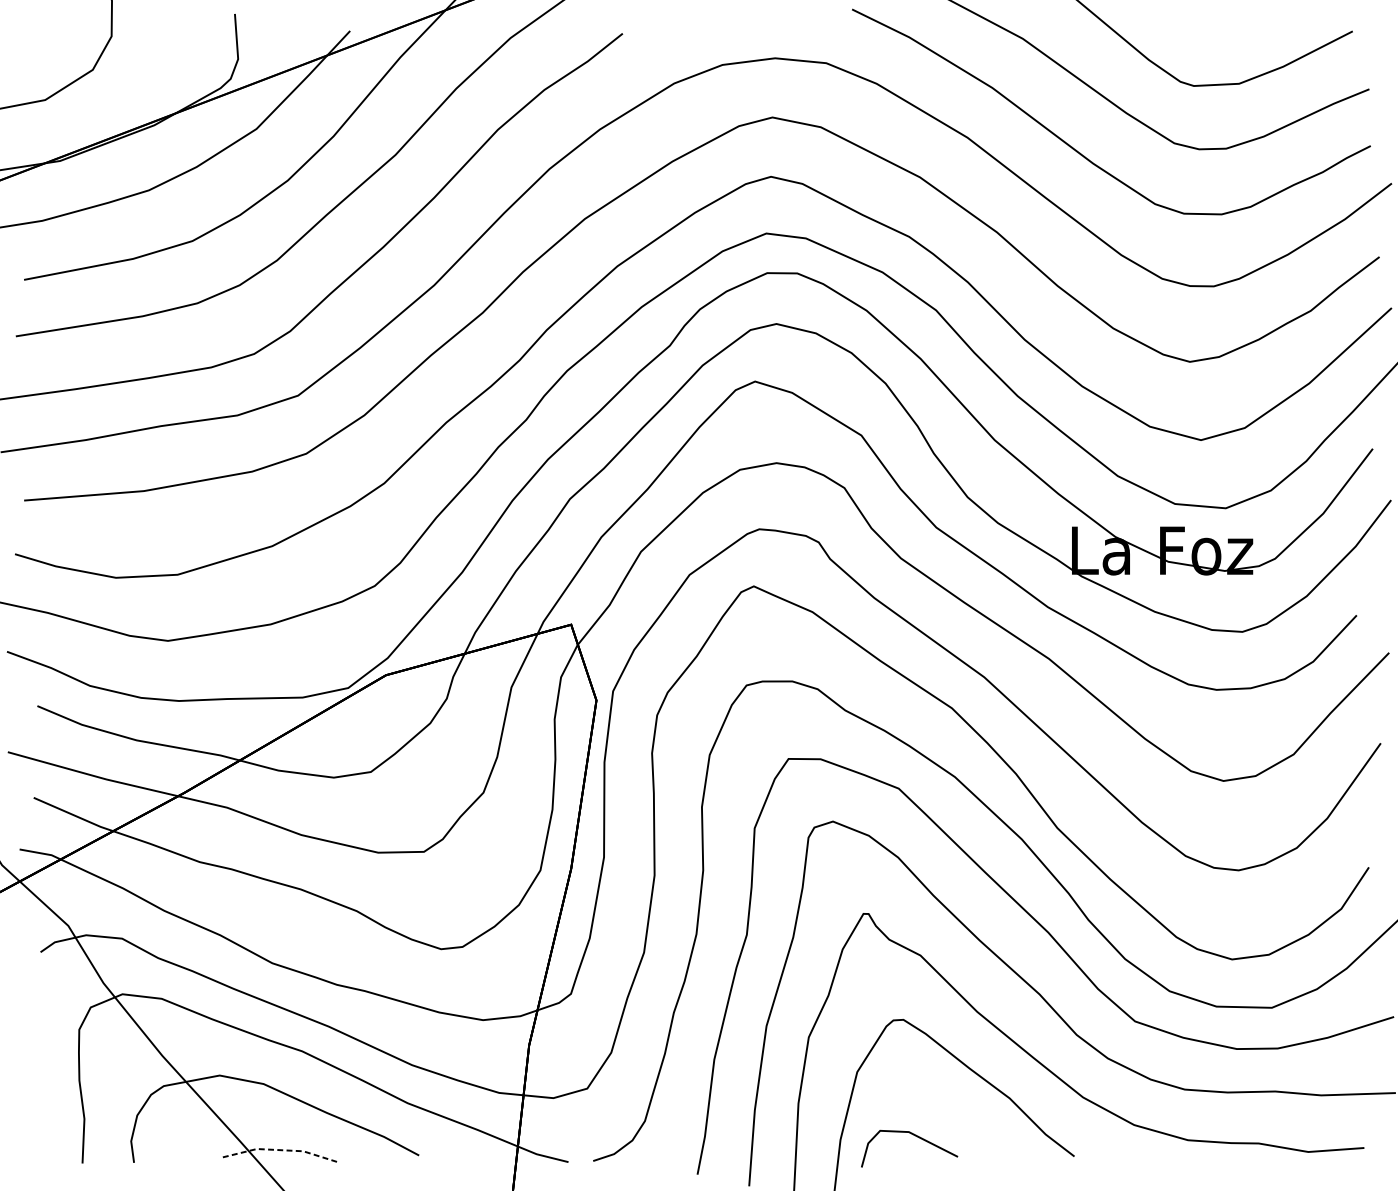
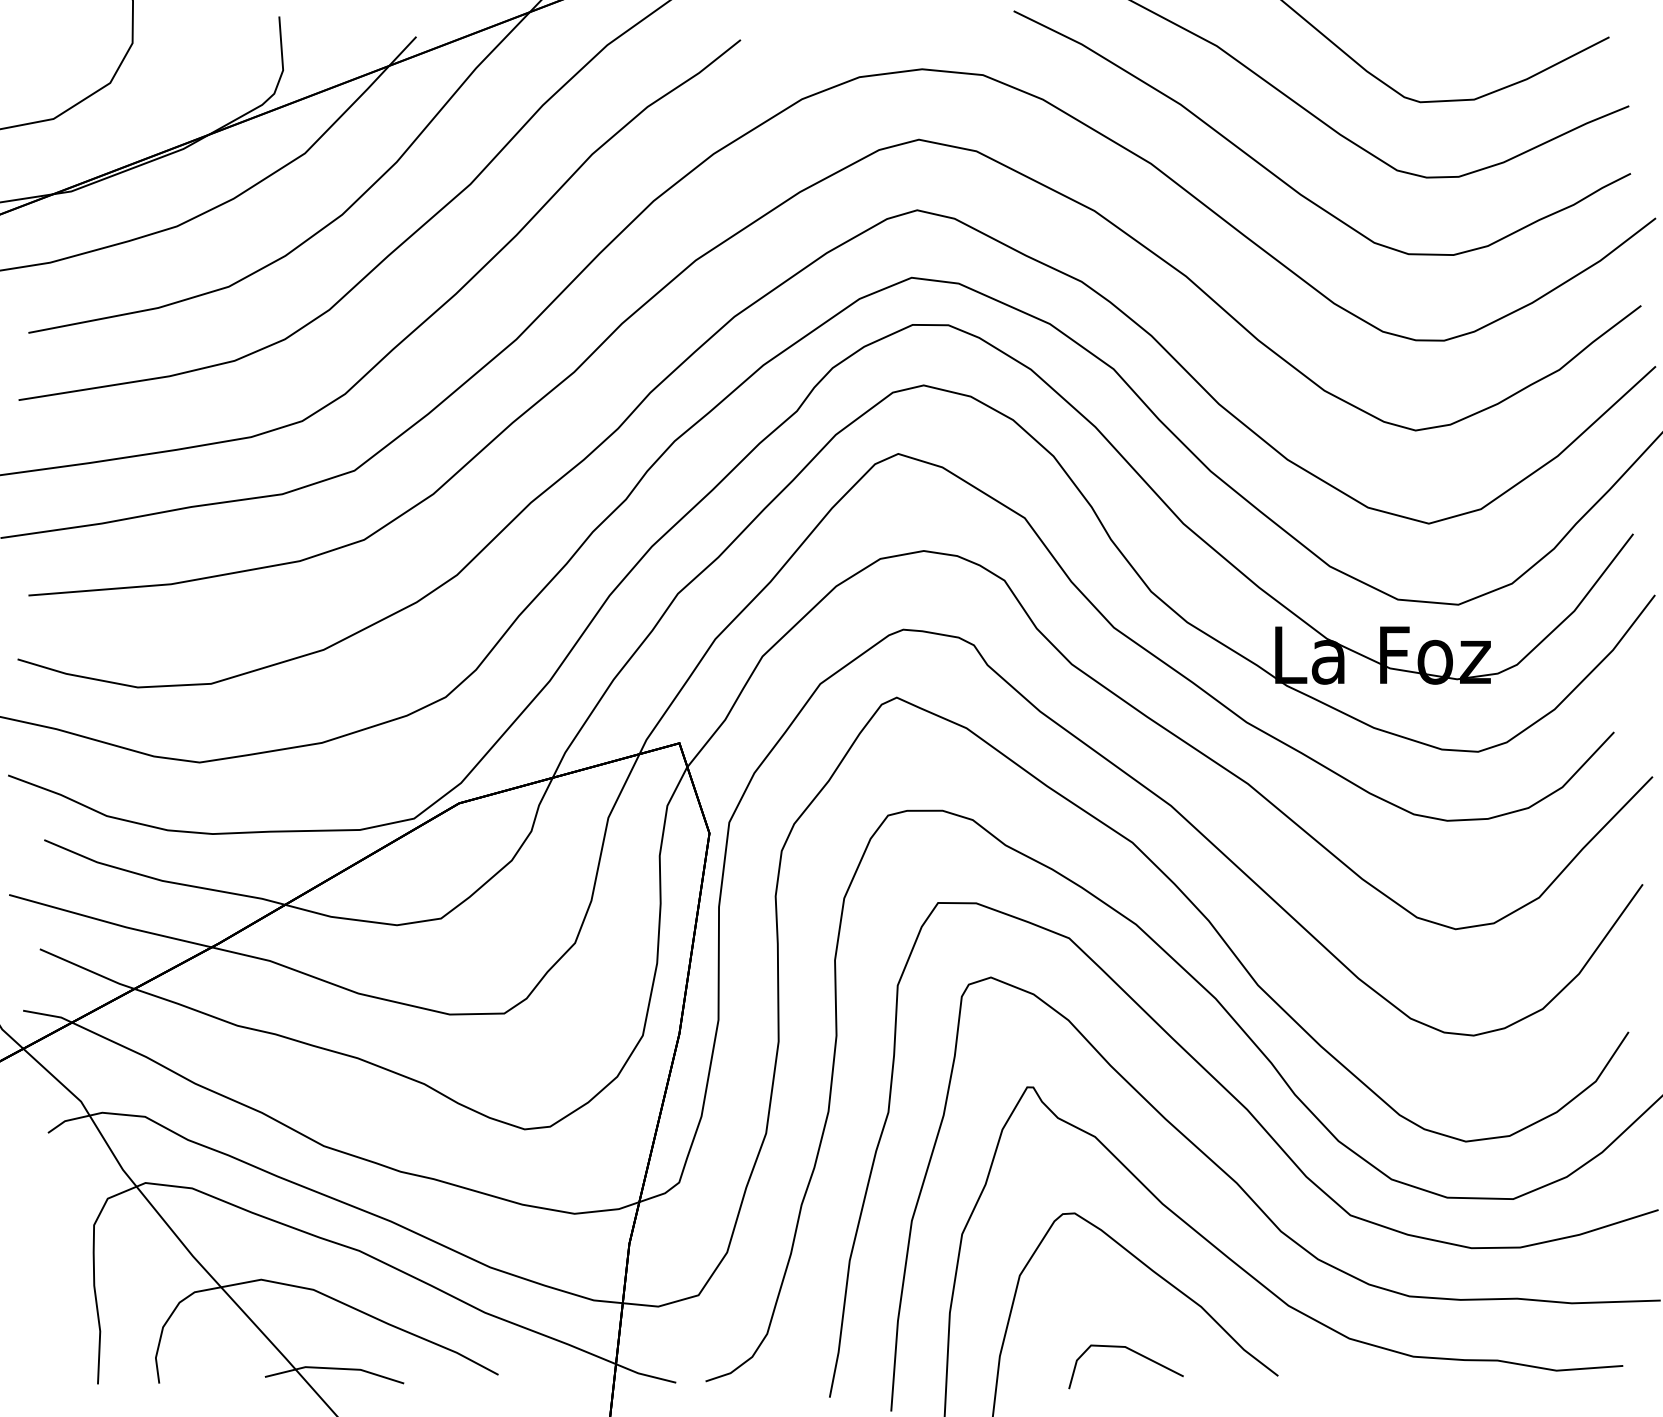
line: (915, 1136) -> (1133, 1352), moved
line: (282, 1150) -> (335, 1368), dashed -> solid

